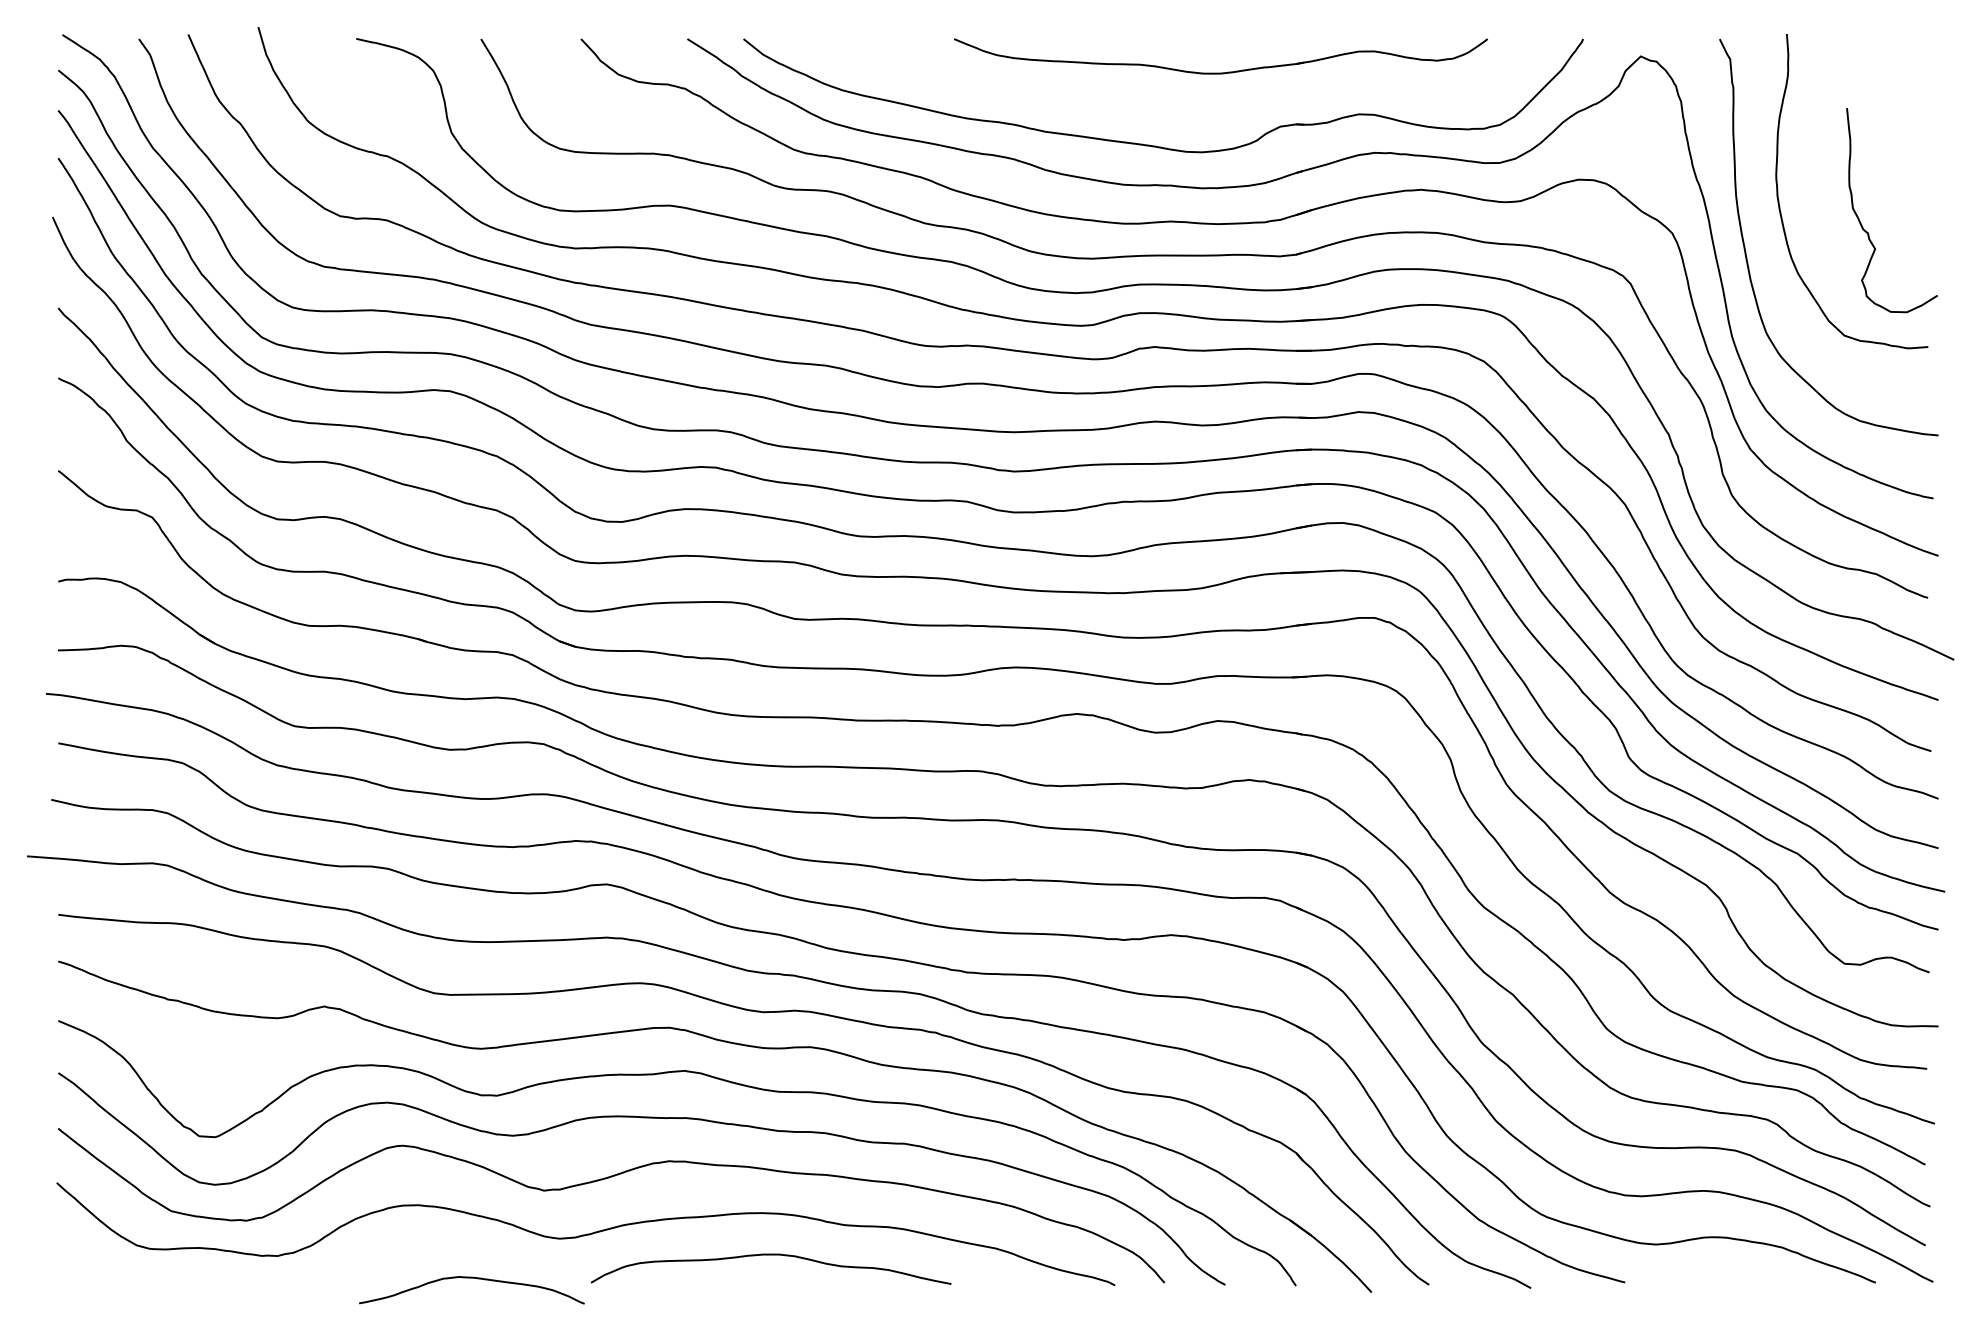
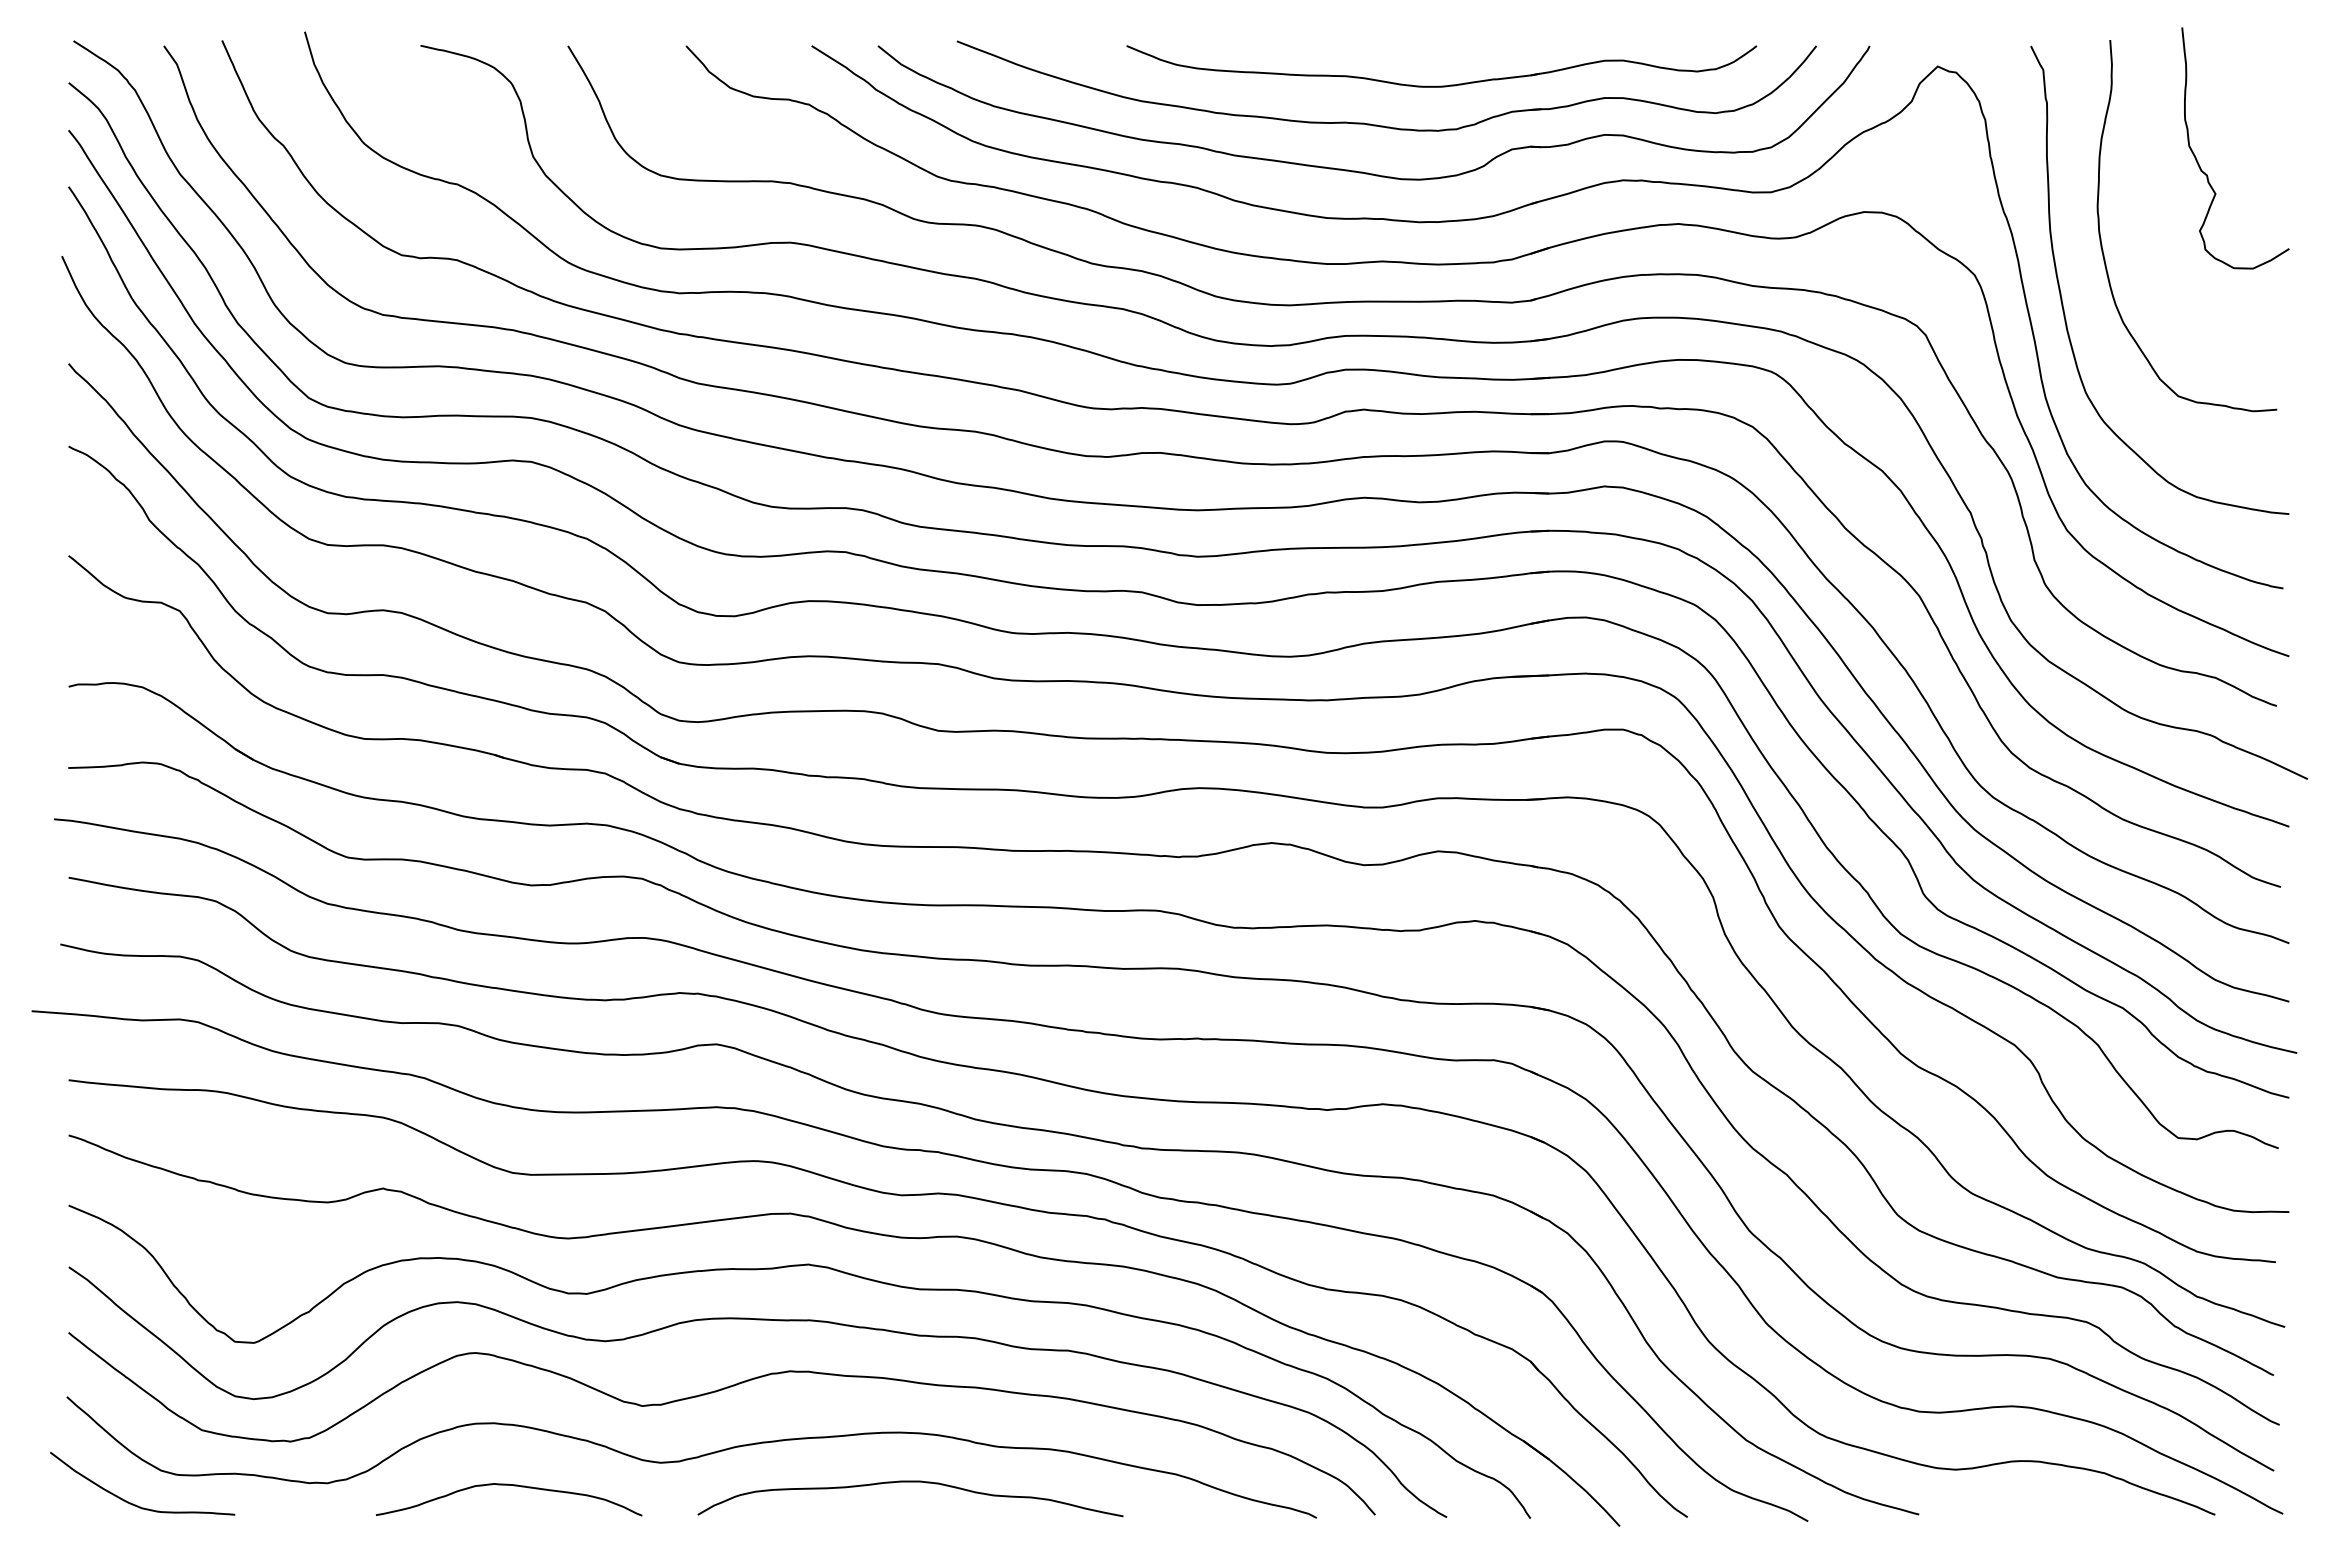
part: (1166, 105) -> (1377, 124), added
curve: (1868, 232) -> (2207, 174), moved
curve: (113, 1273) -> (133, 1503), added
curve: (476, 1279) -> (514, 1486), moved

